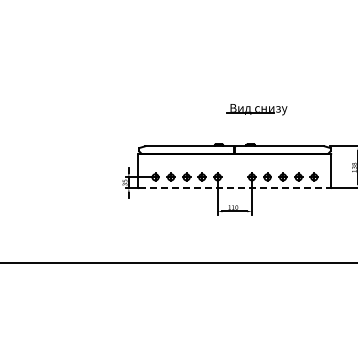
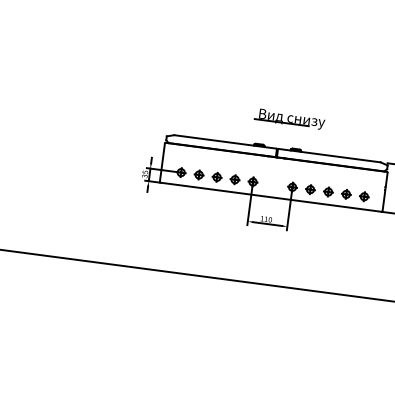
part: (256, 109) -> (289, 118), moved
line: (234, 188) -> (270, 197), dashed -> solid

